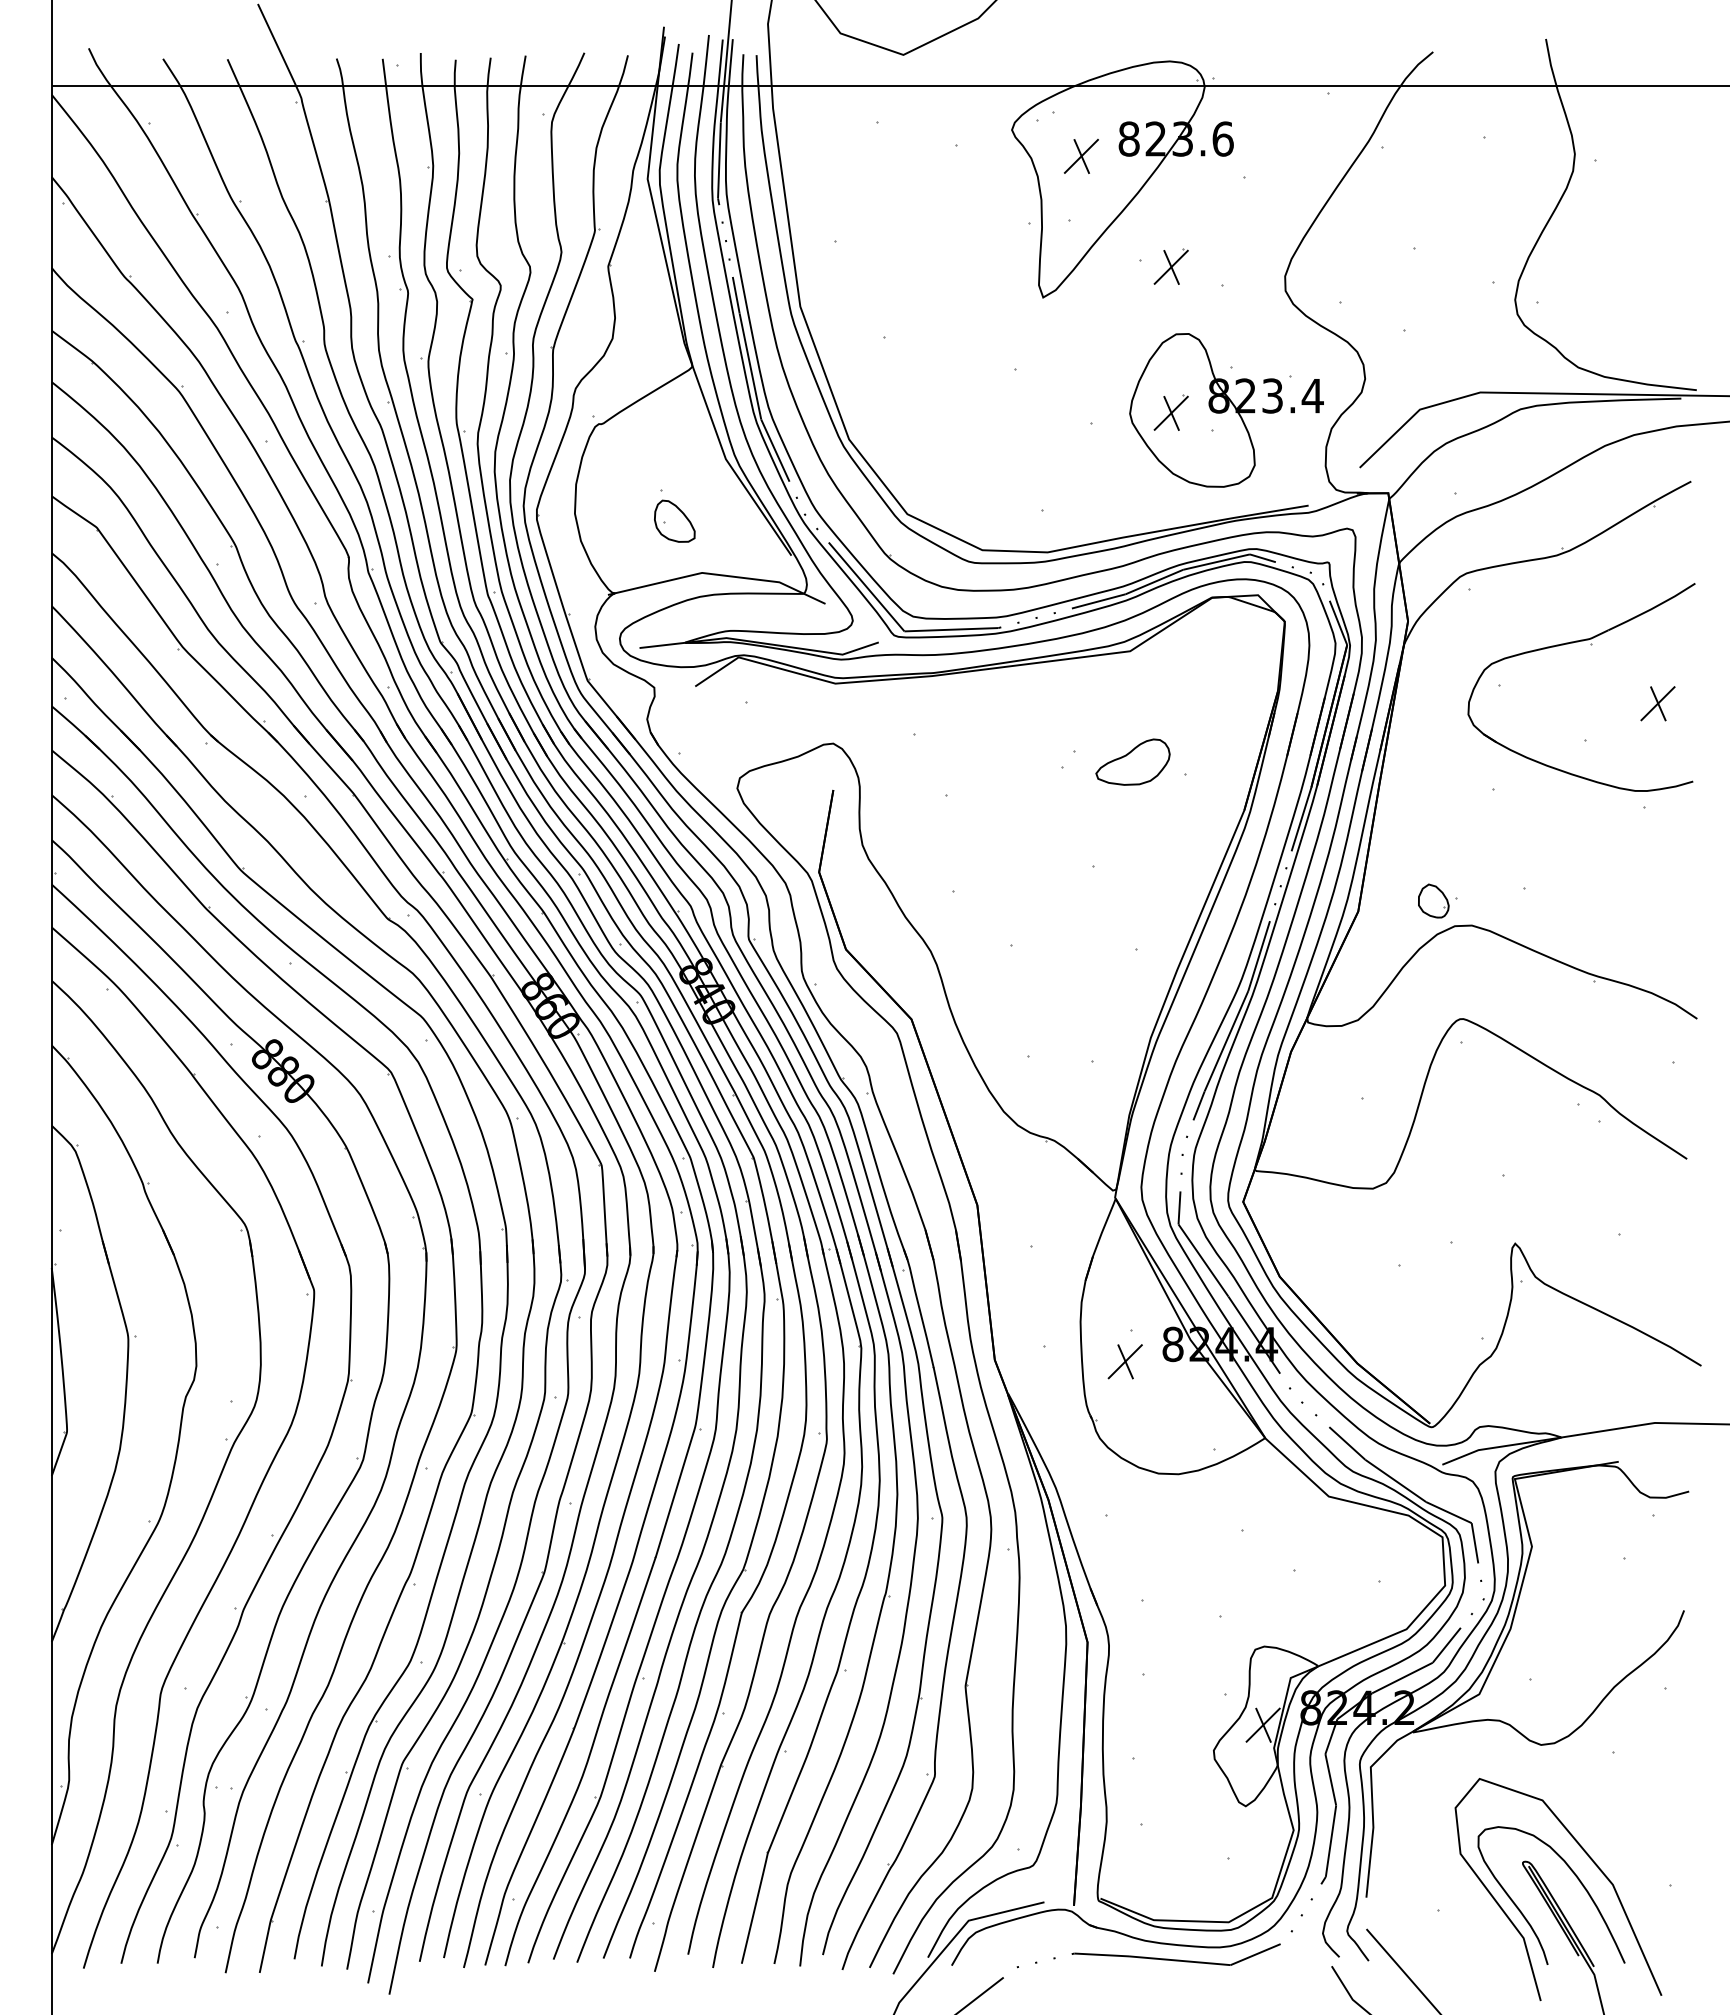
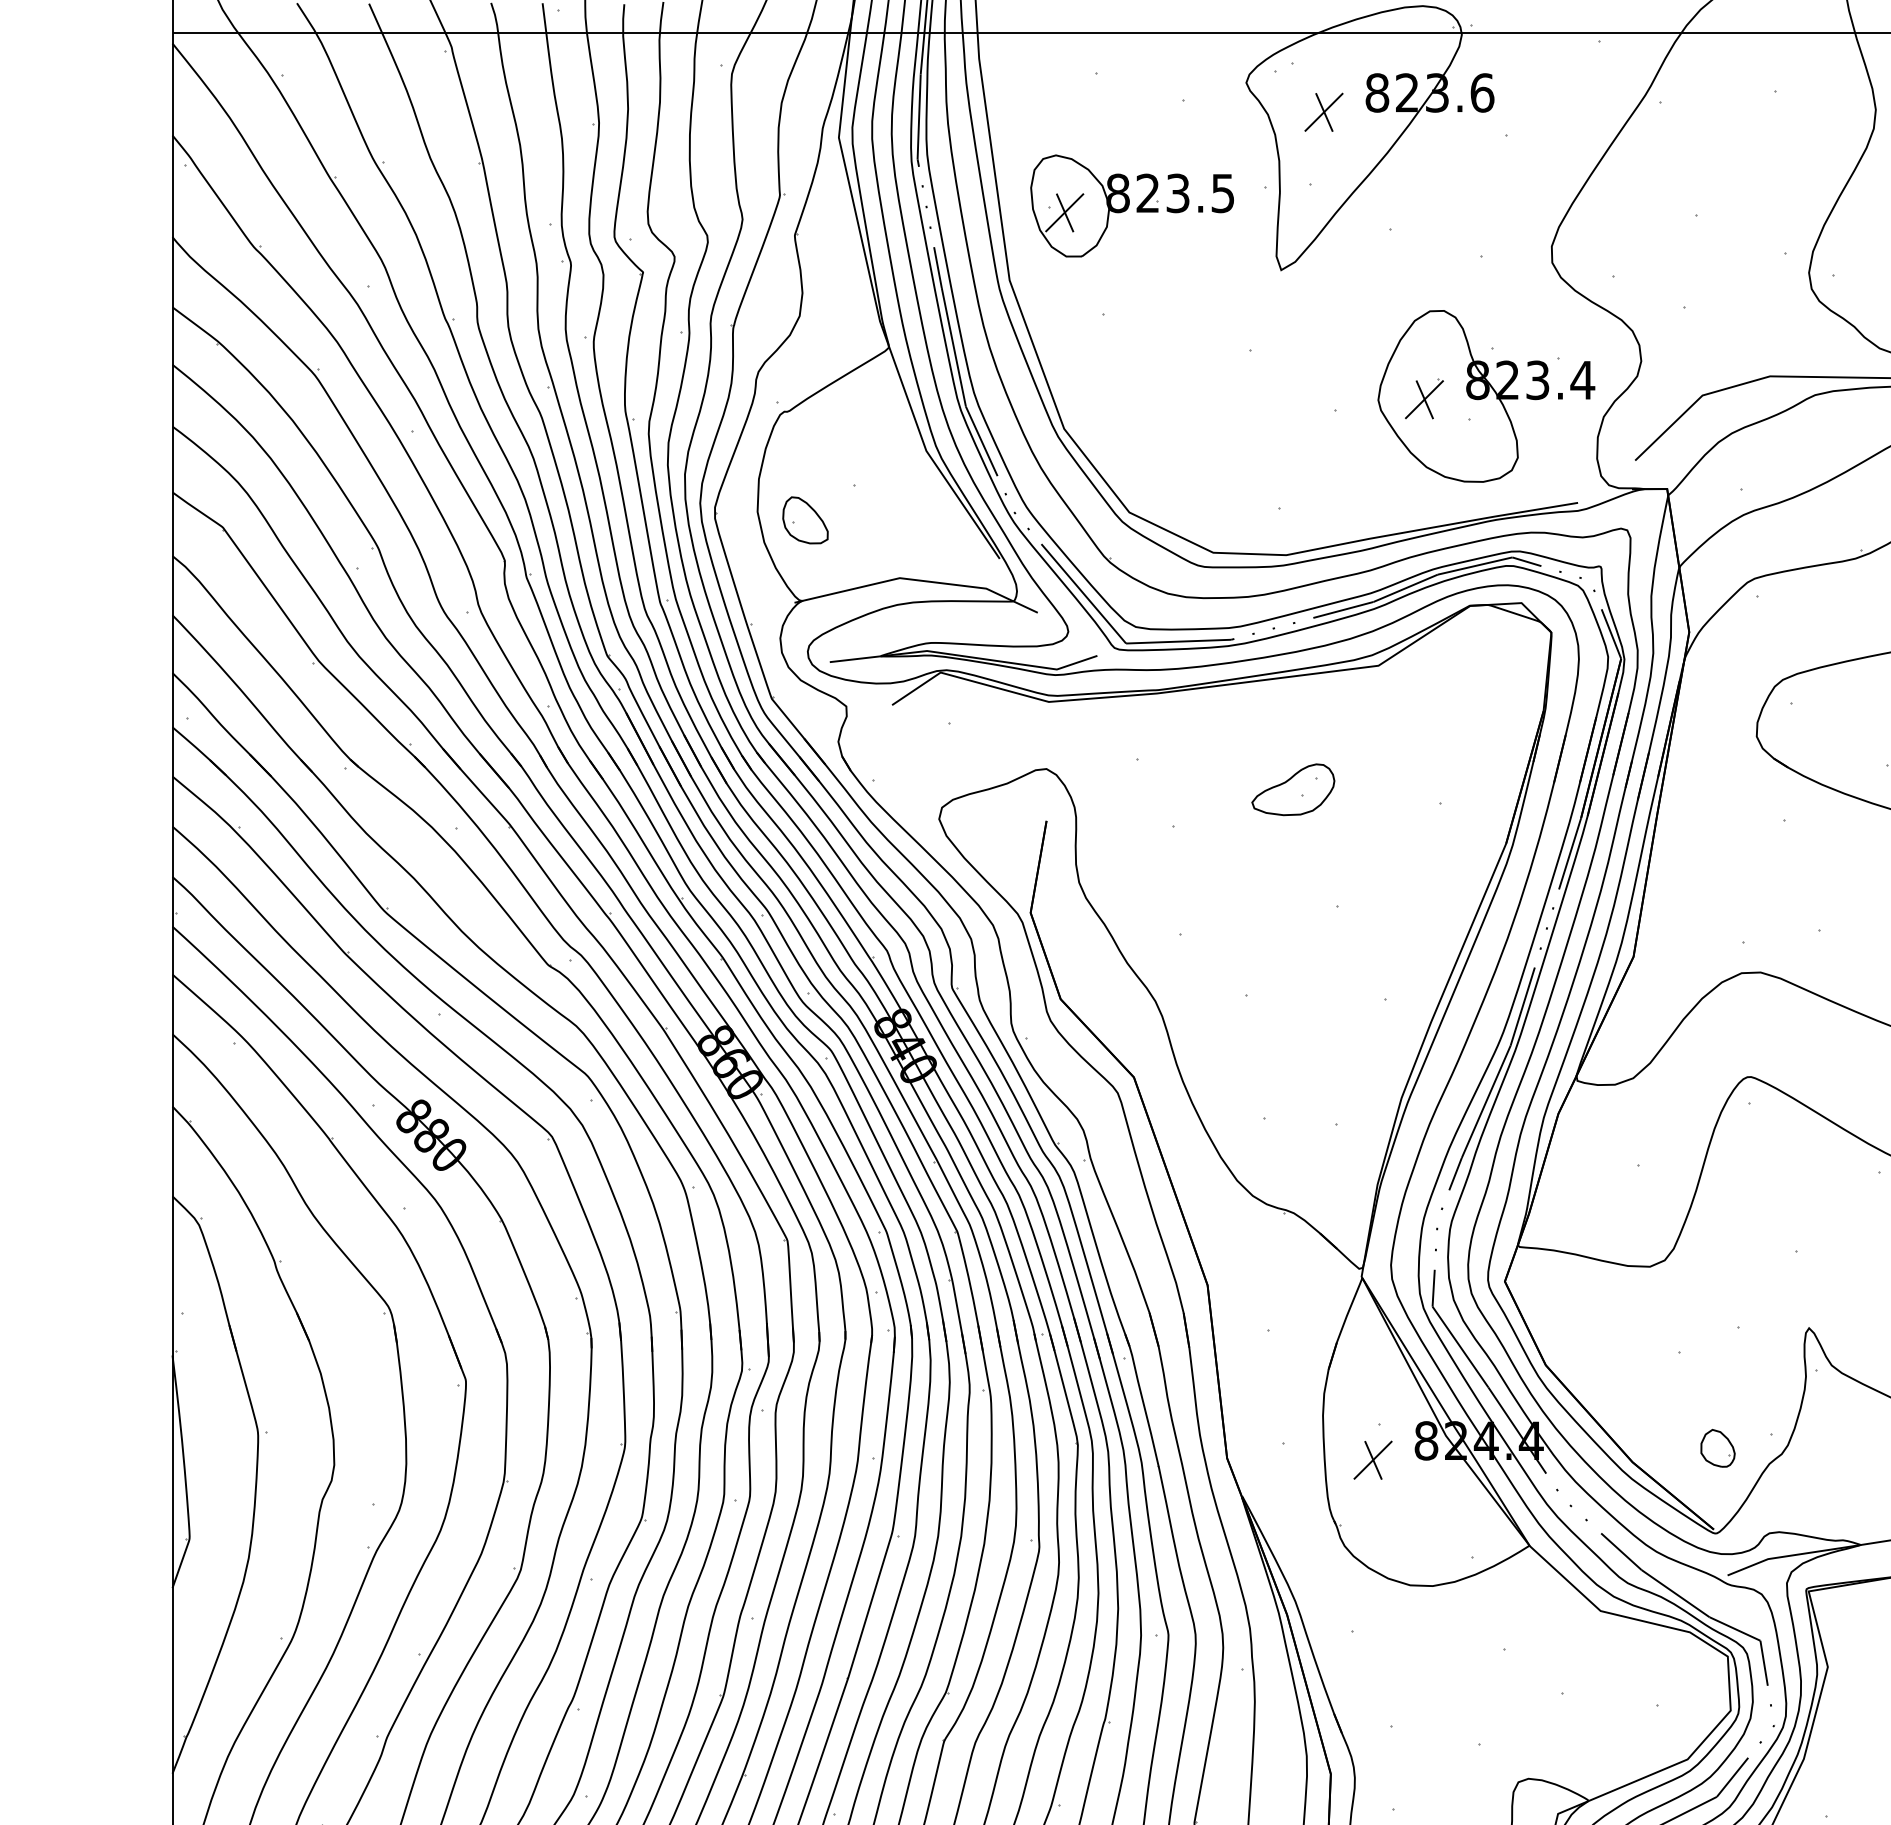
part: (909, 240) -> (1131, 206), added
part: (1170, 266) -> (1423, 235), removed
part: (674, 520) -> (805, 519), moved
part: (1132, 761) -> (1292, 789), moved
part: (1433, 900) -> (1717, 1447), moved

